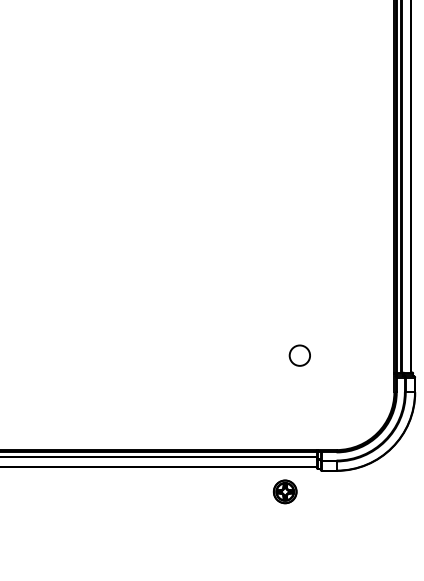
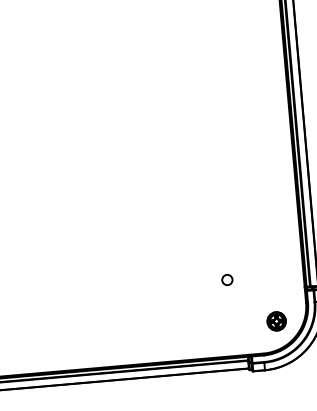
circle: (299, 355) -> (227, 279), size x0.62
part: (284, 491) -> (276, 321), moved

